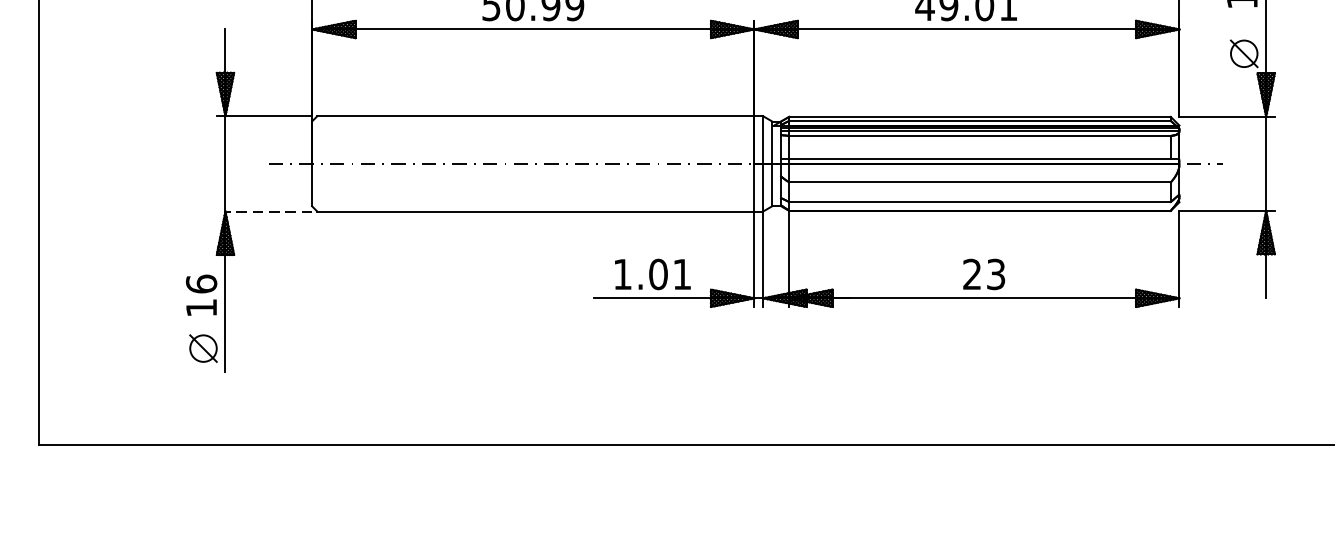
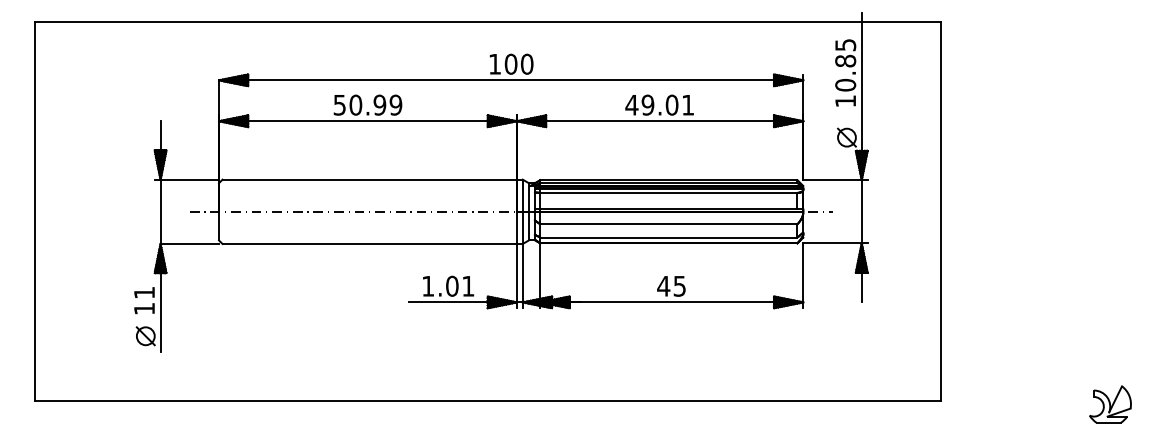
line: (268, 210) -> (189, 243), dashed -> solid
text: (983, 273) -> (671, 285), 23 -> 45
text: (201, 283) -> (144, 292), 16 -> 11

